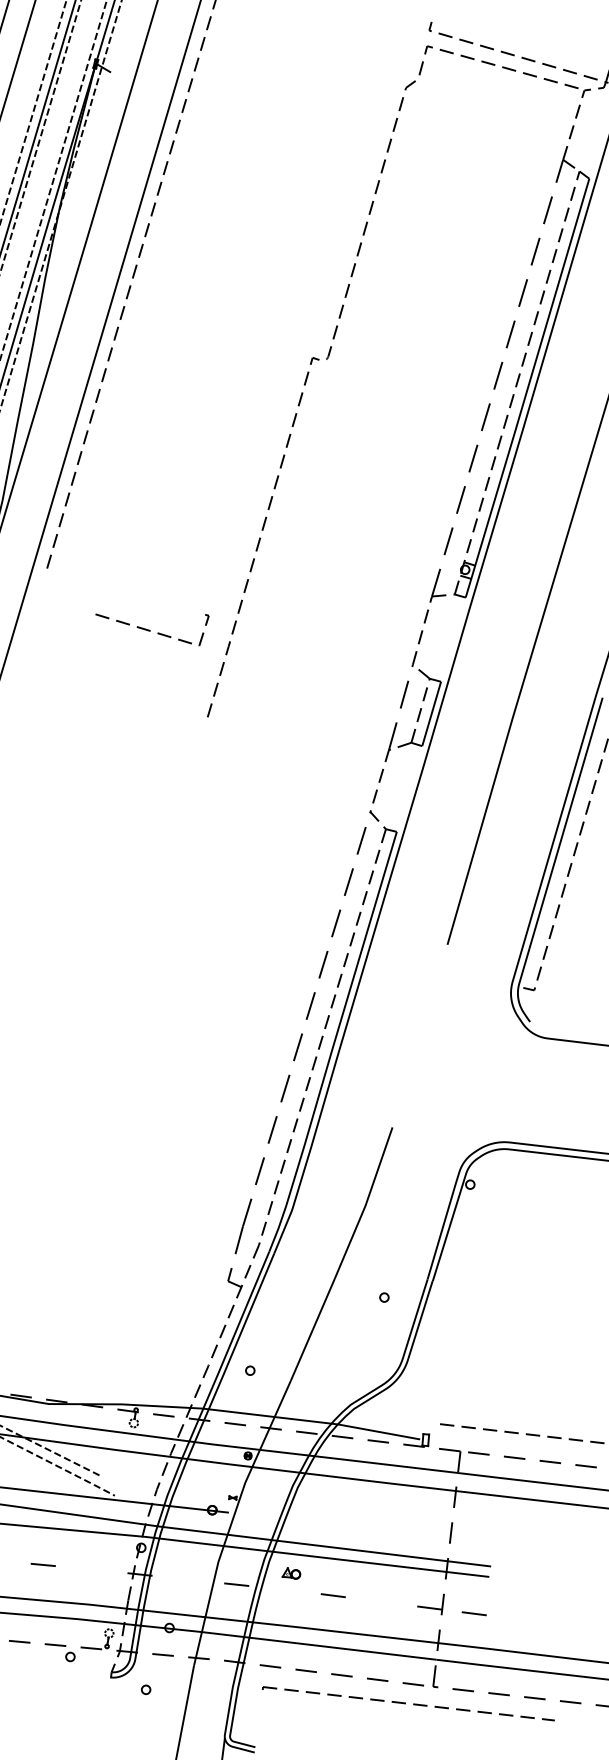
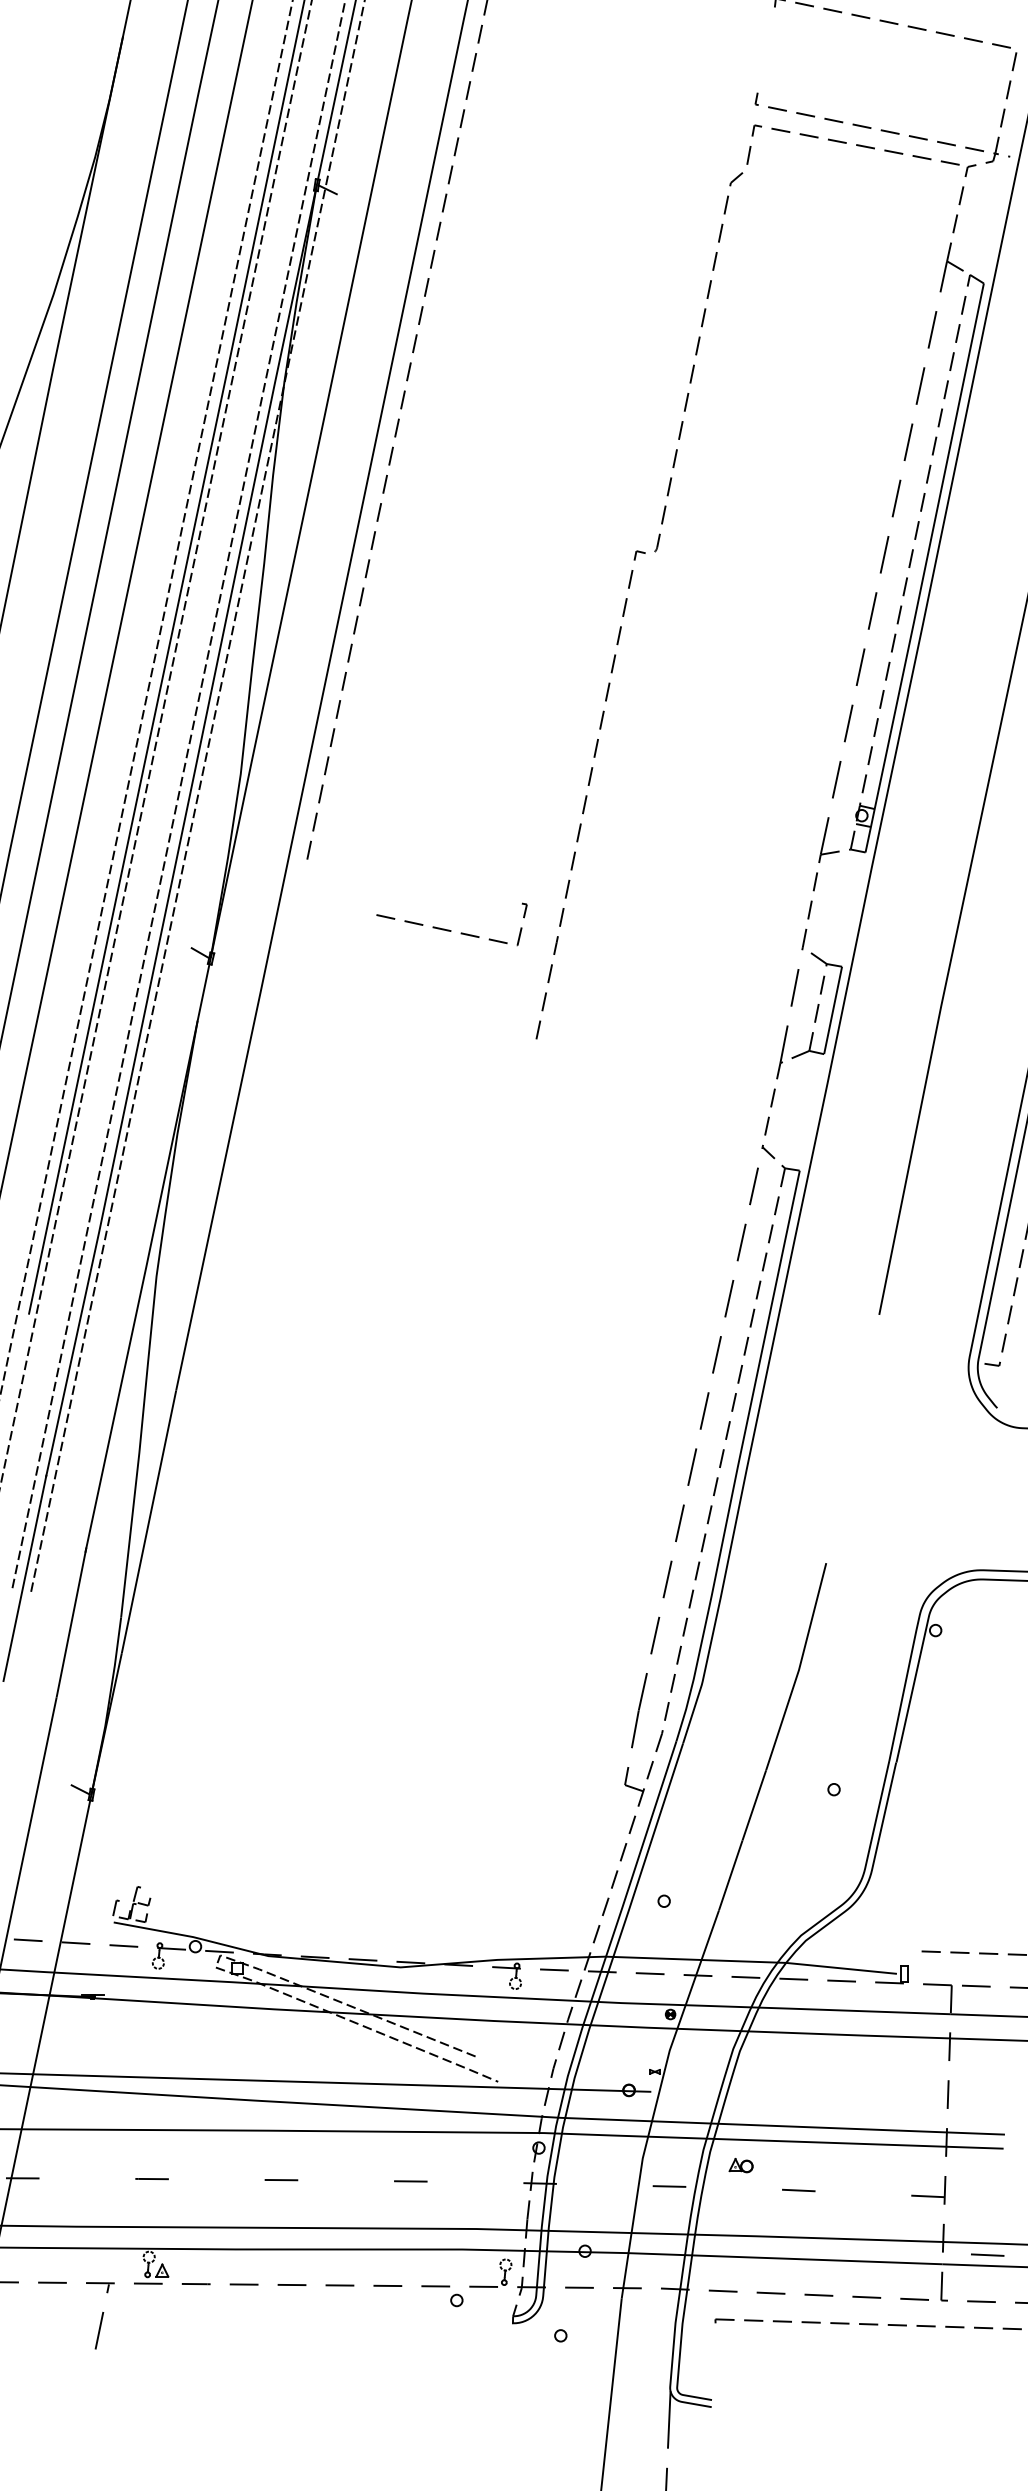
line: (474, 1613) -> (987, 2254), moved

